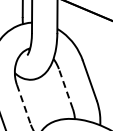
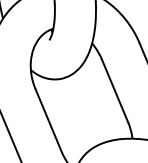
line: (65, 88) -> (114, 90), dashed -> solid
line: (24, 105) -> (49, 121), dashed -> solid

